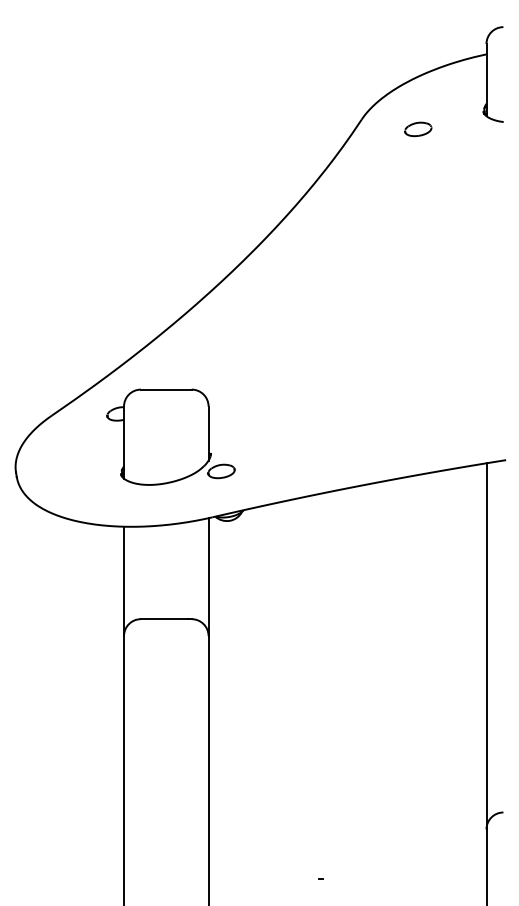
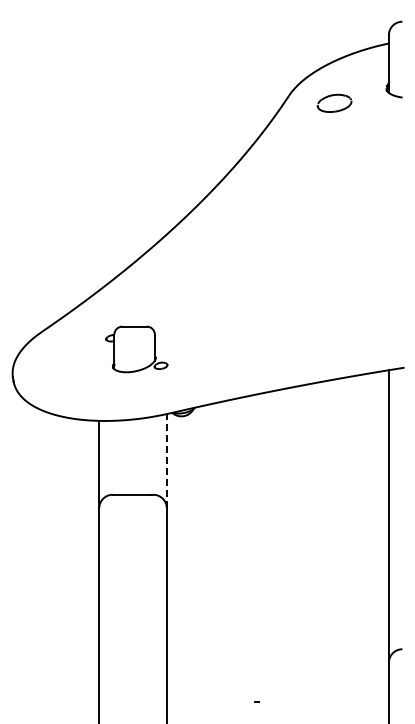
part: (417, 129) -> (333, 103), size x1.6
part: (170, 437) -> (136, 349), size x0.6
line: (208, 576) -> (166, 460), solid -> dashed

